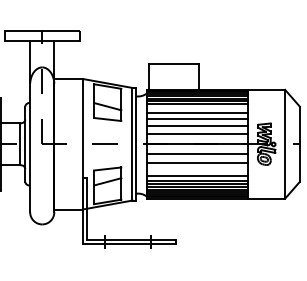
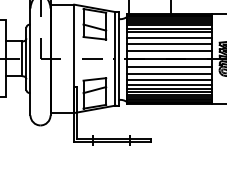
line: (197, 107) -> (169, 28), added
line: (197, 169) -> (169, 79), added

